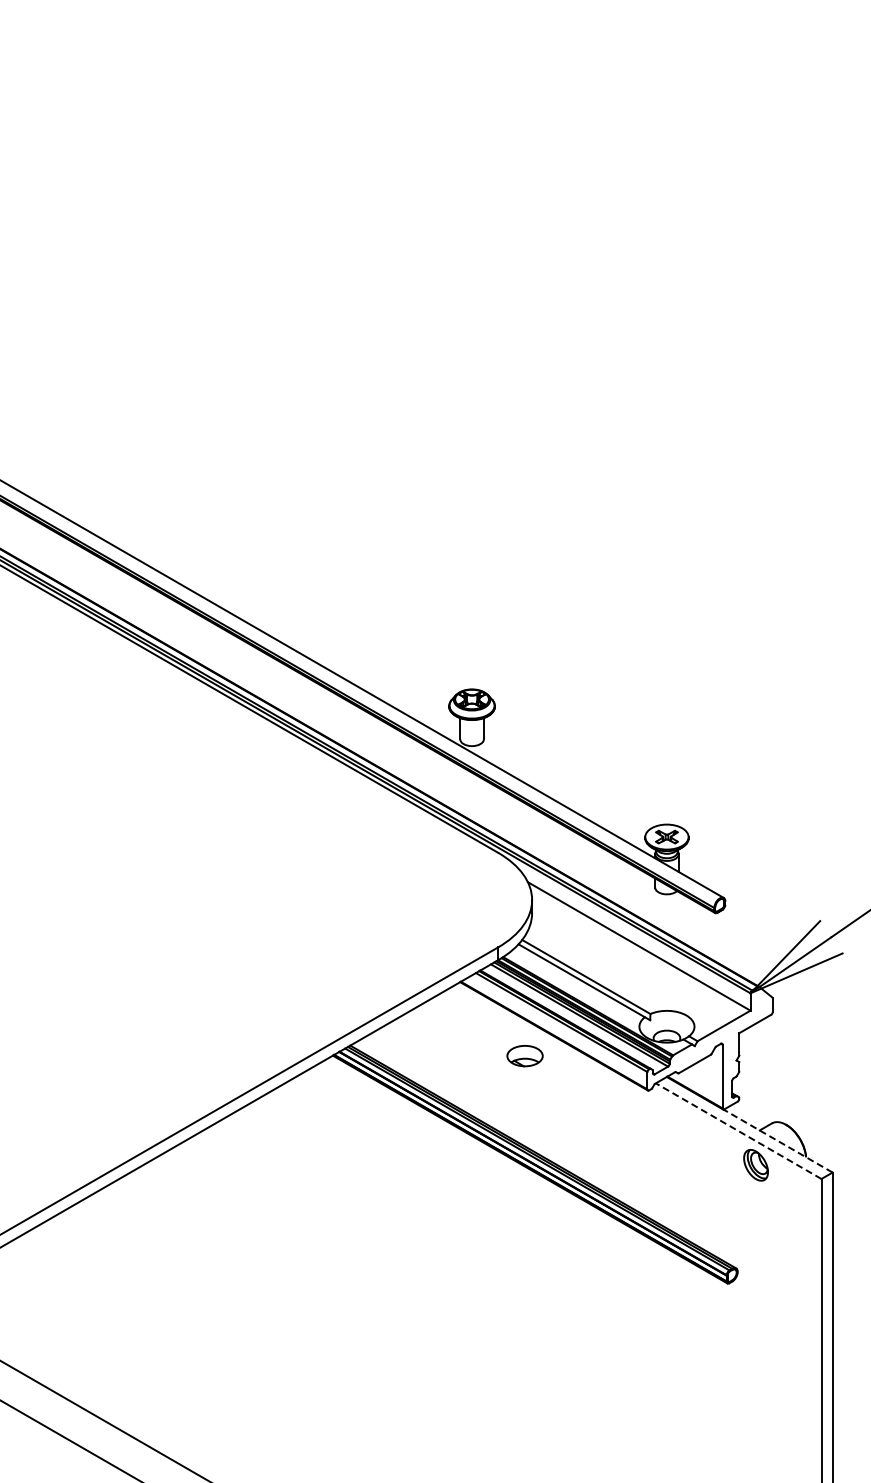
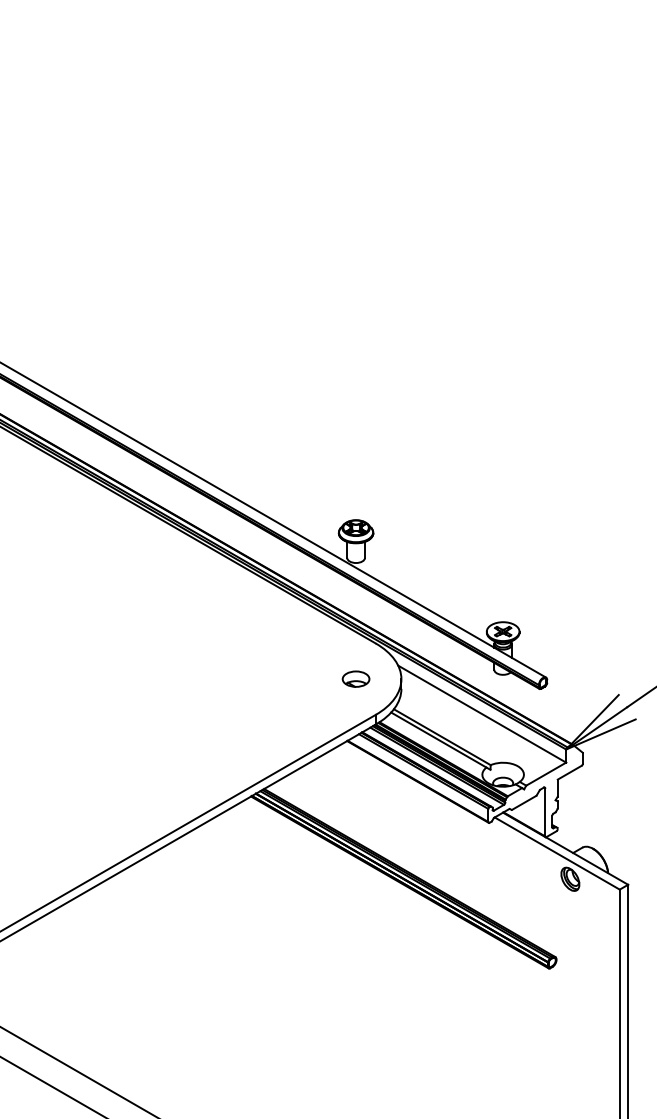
part: (524, 1056) -> (355, 679), moved
line: (738, 1131) -> (557, 853), dashed -> solid
line: (778, 1141) -> (587, 861), dashed -> solid

